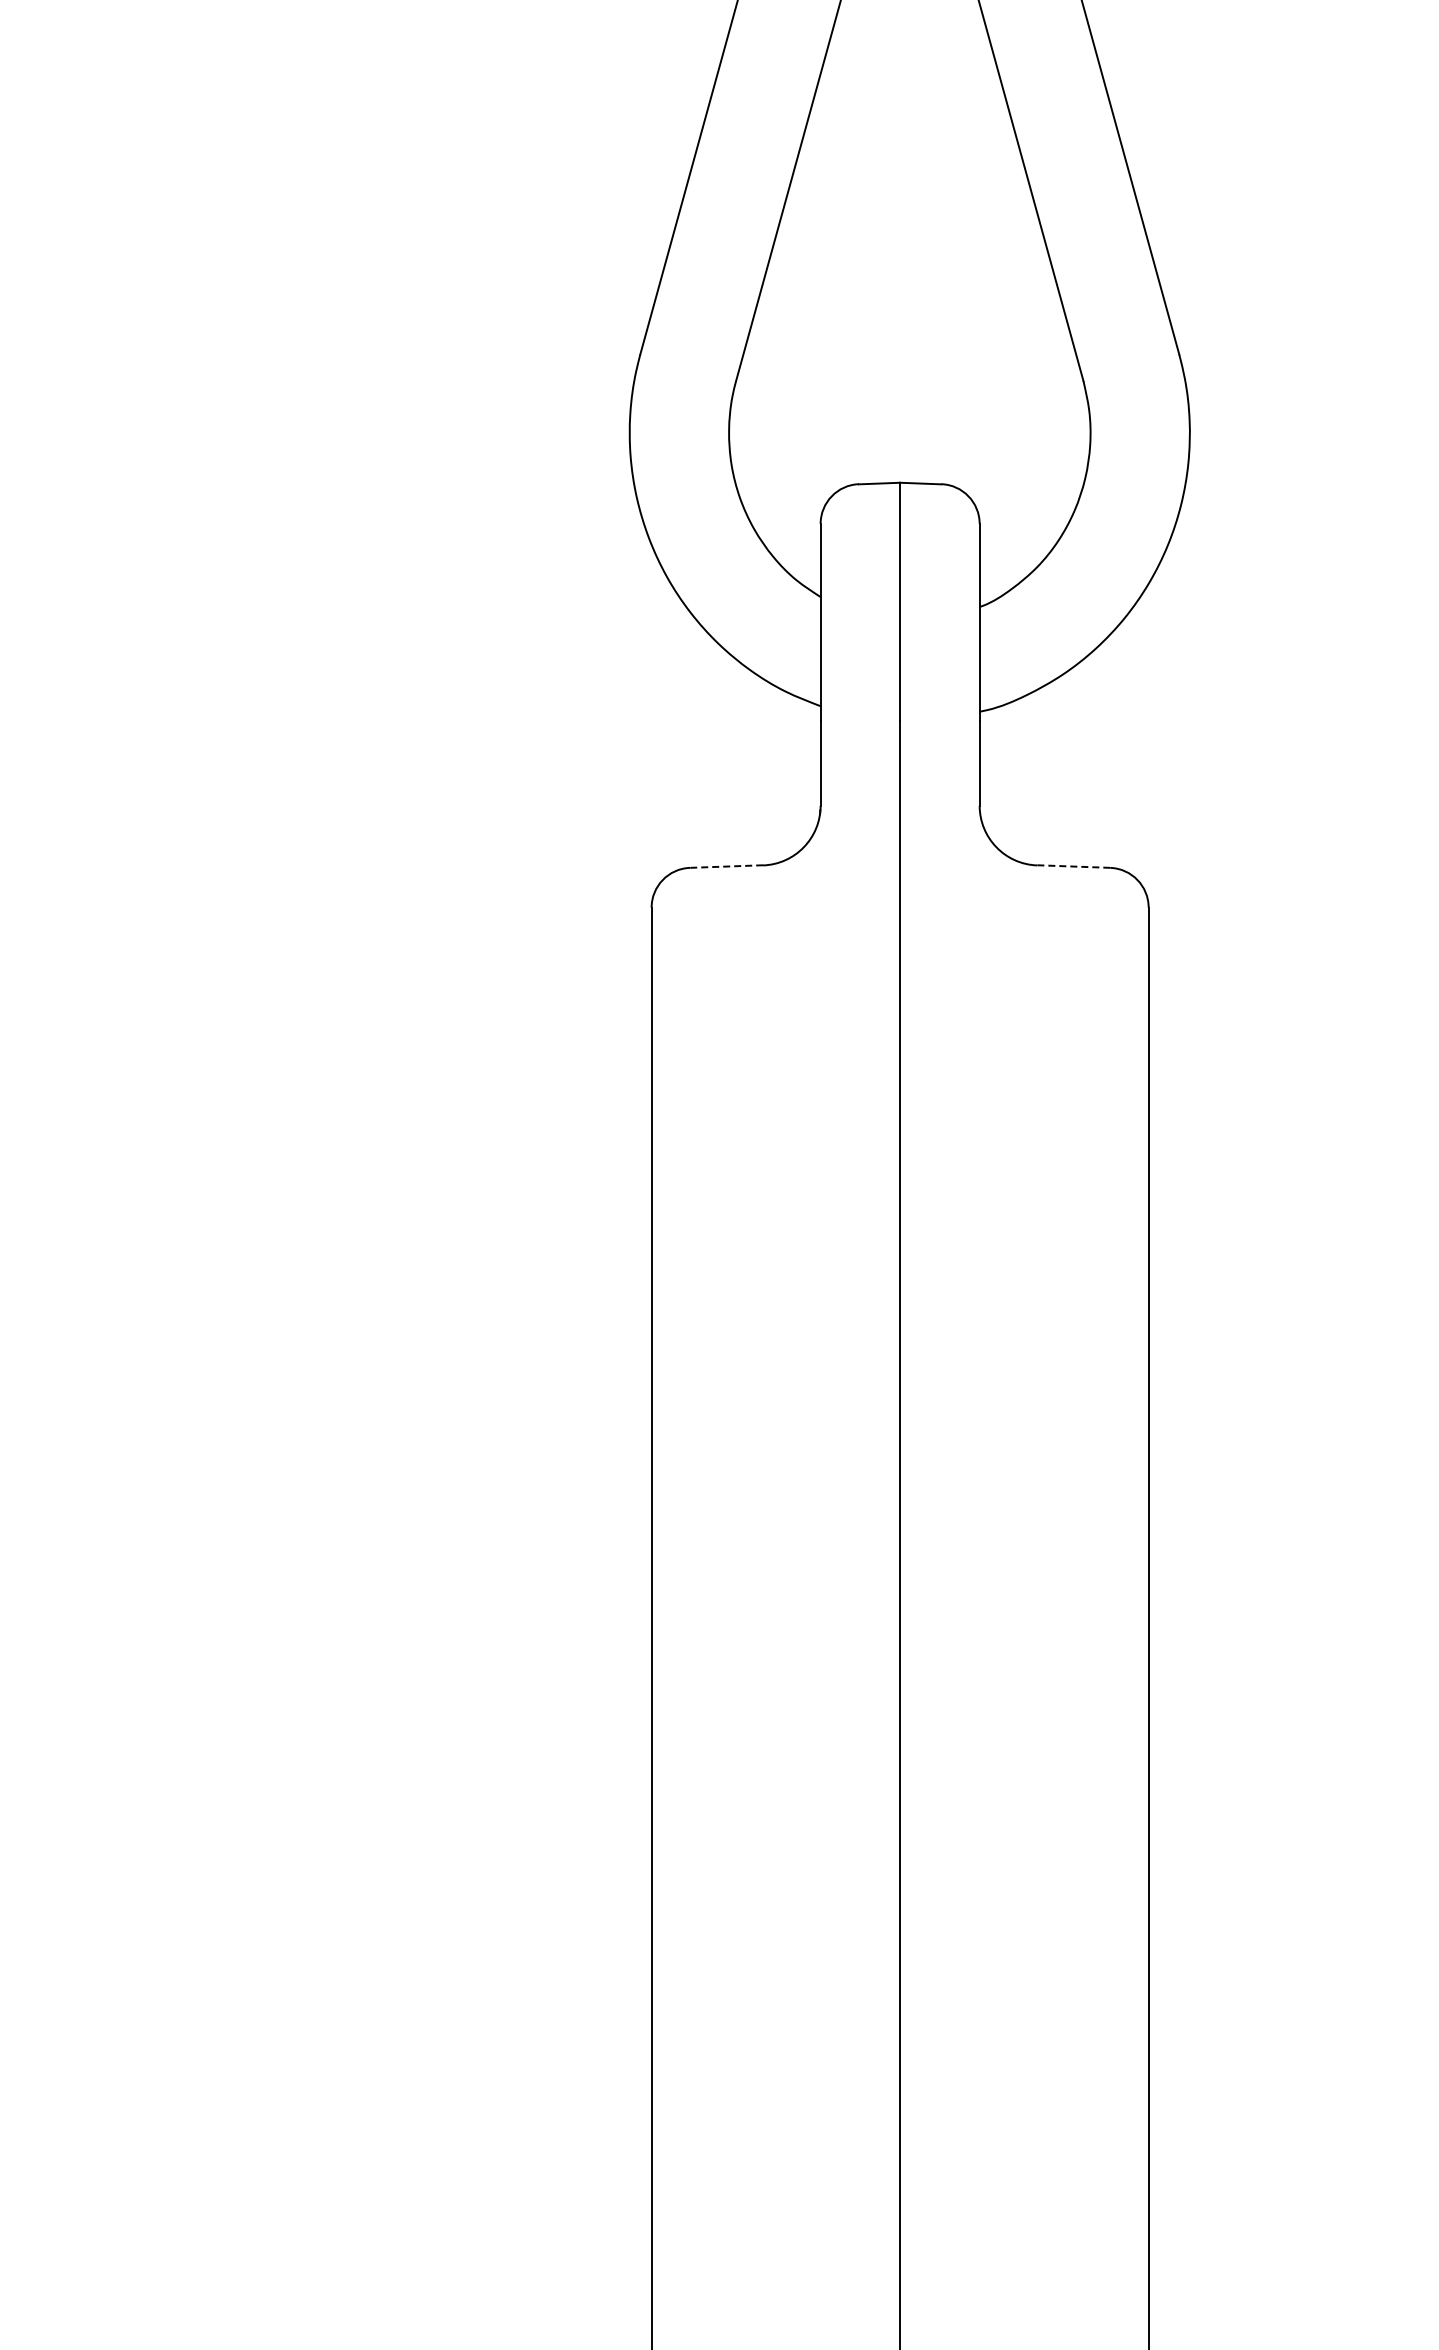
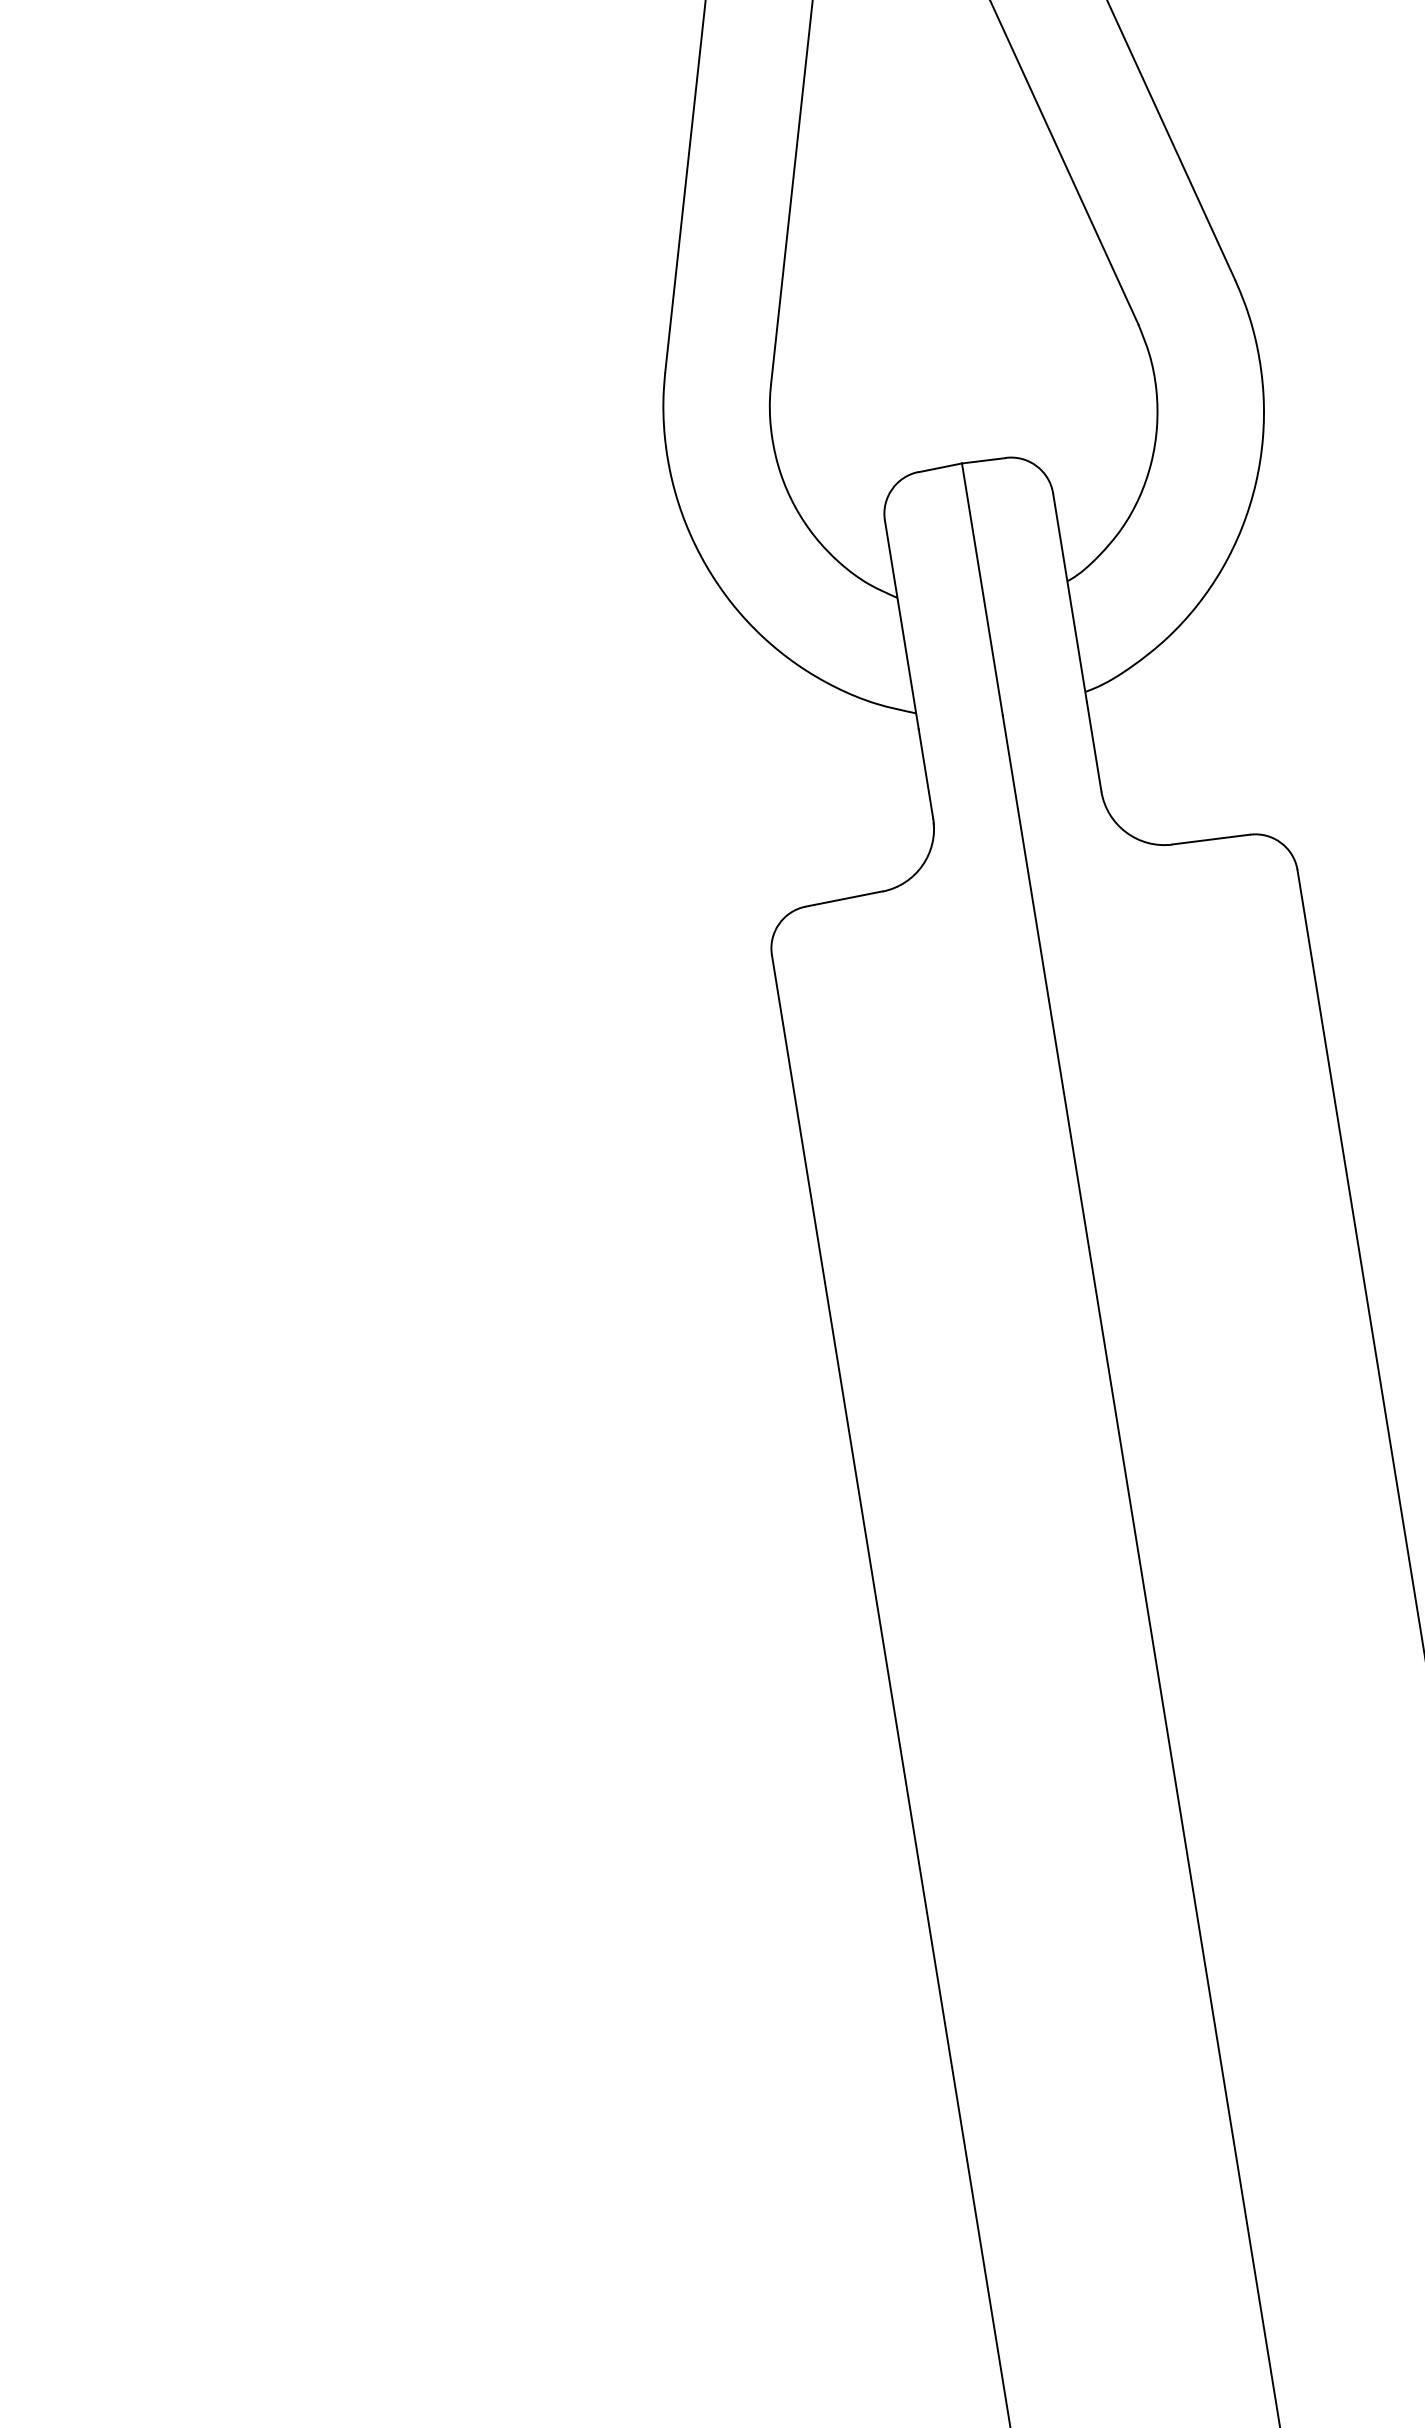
line: (726, 866) -> (844, 898), dashed -> solid
line: (1073, 866) -> (1211, 839), dashed -> solid

